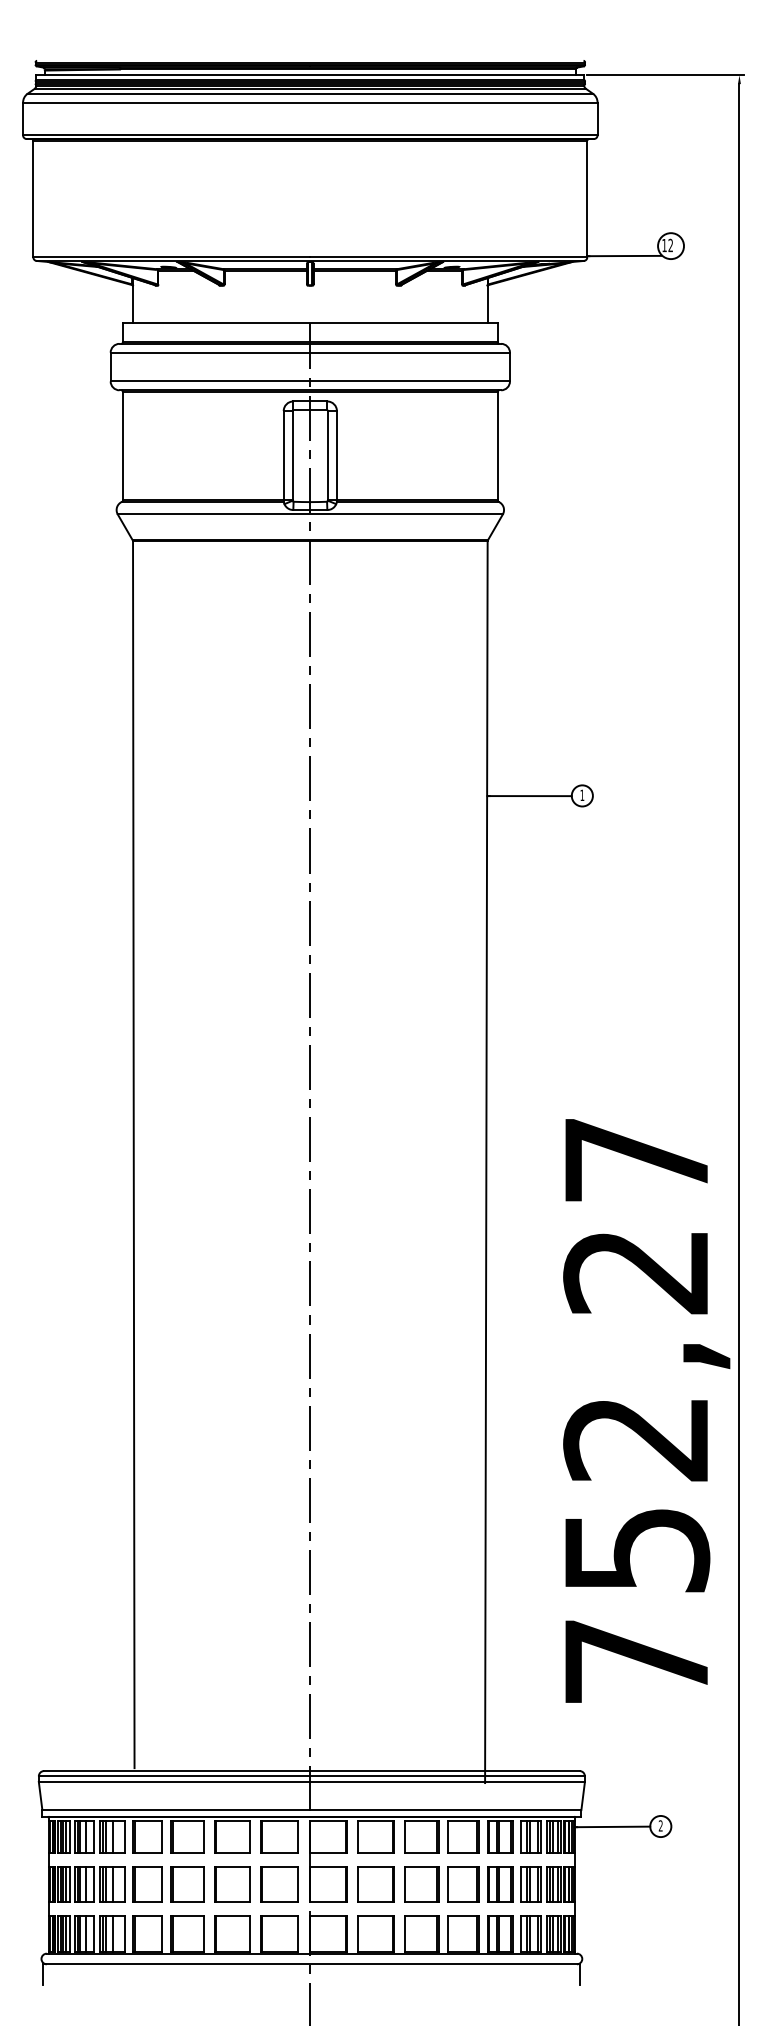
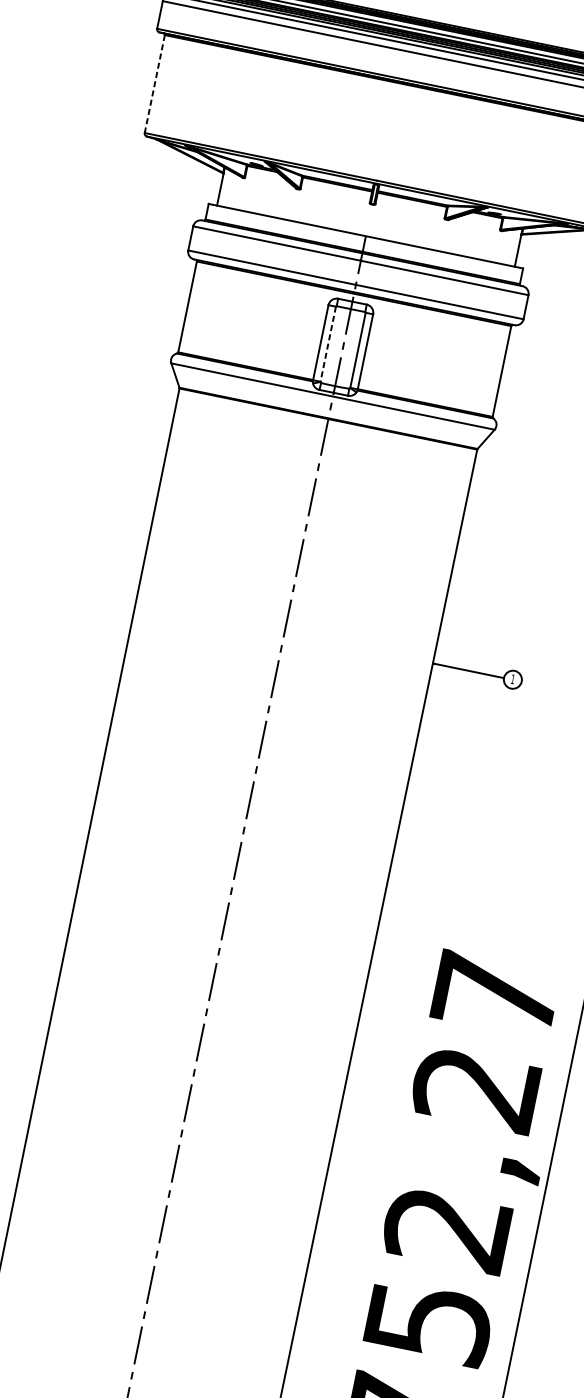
line: (33, 199) -> (154, 84), solid -> dashed
line: (292, 455) -> (328, 343), solid -> dashed

